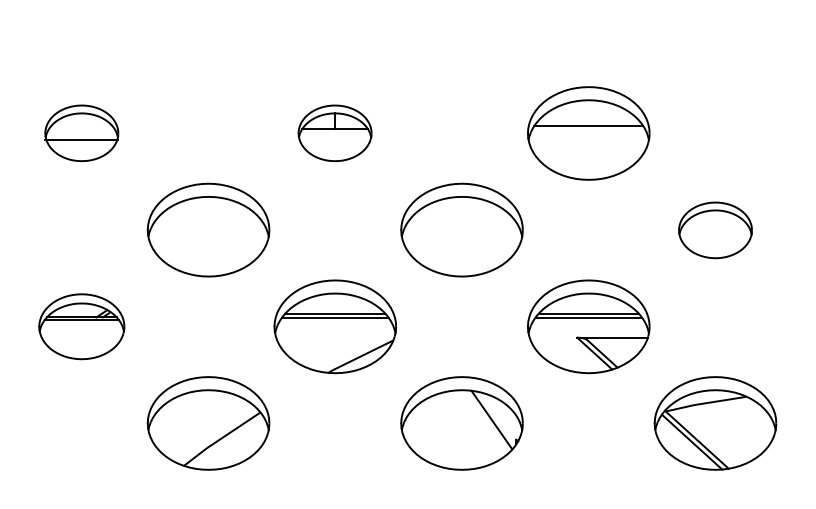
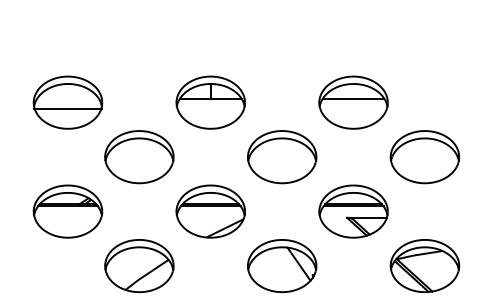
part: (80, 133) -> (67, 102), size x1.67
part: (334, 133) -> (210, 102), size x1.67
part: (714, 230) -> (424, 157), size x1.67
part: (80, 326) -> (67, 211), size x1.43

